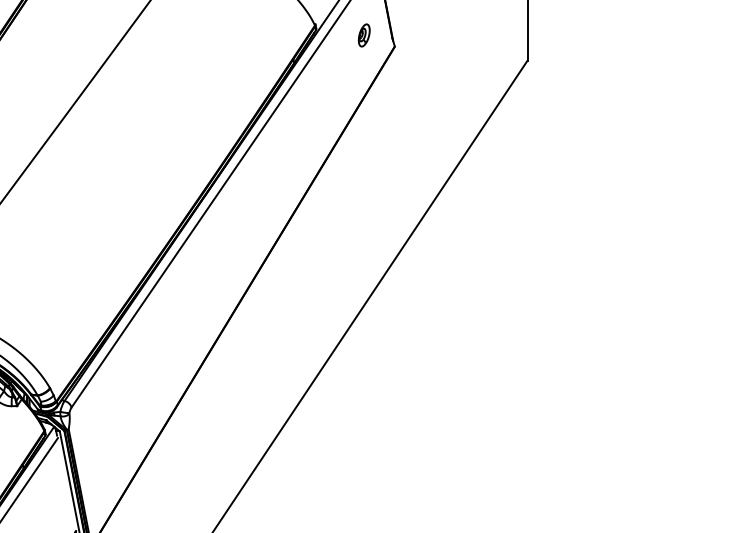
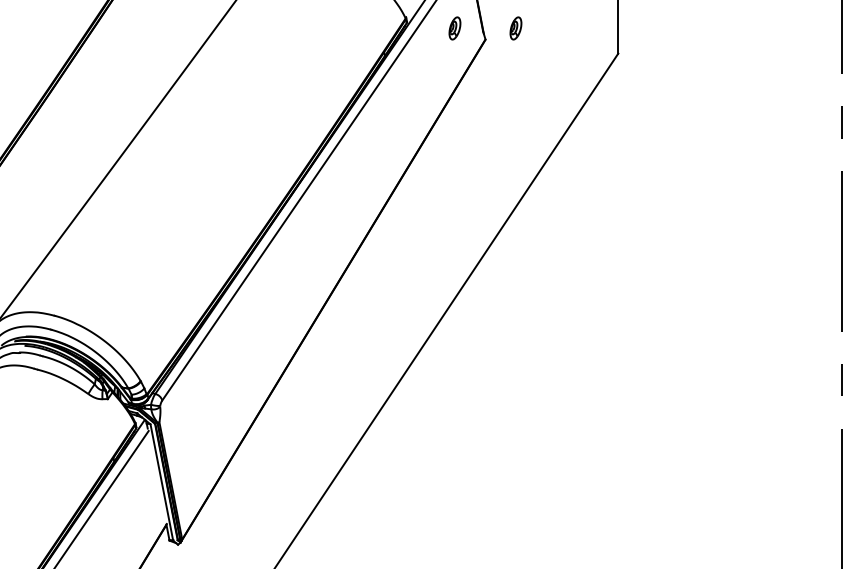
part: (424, 35) -> (515, 28), added

